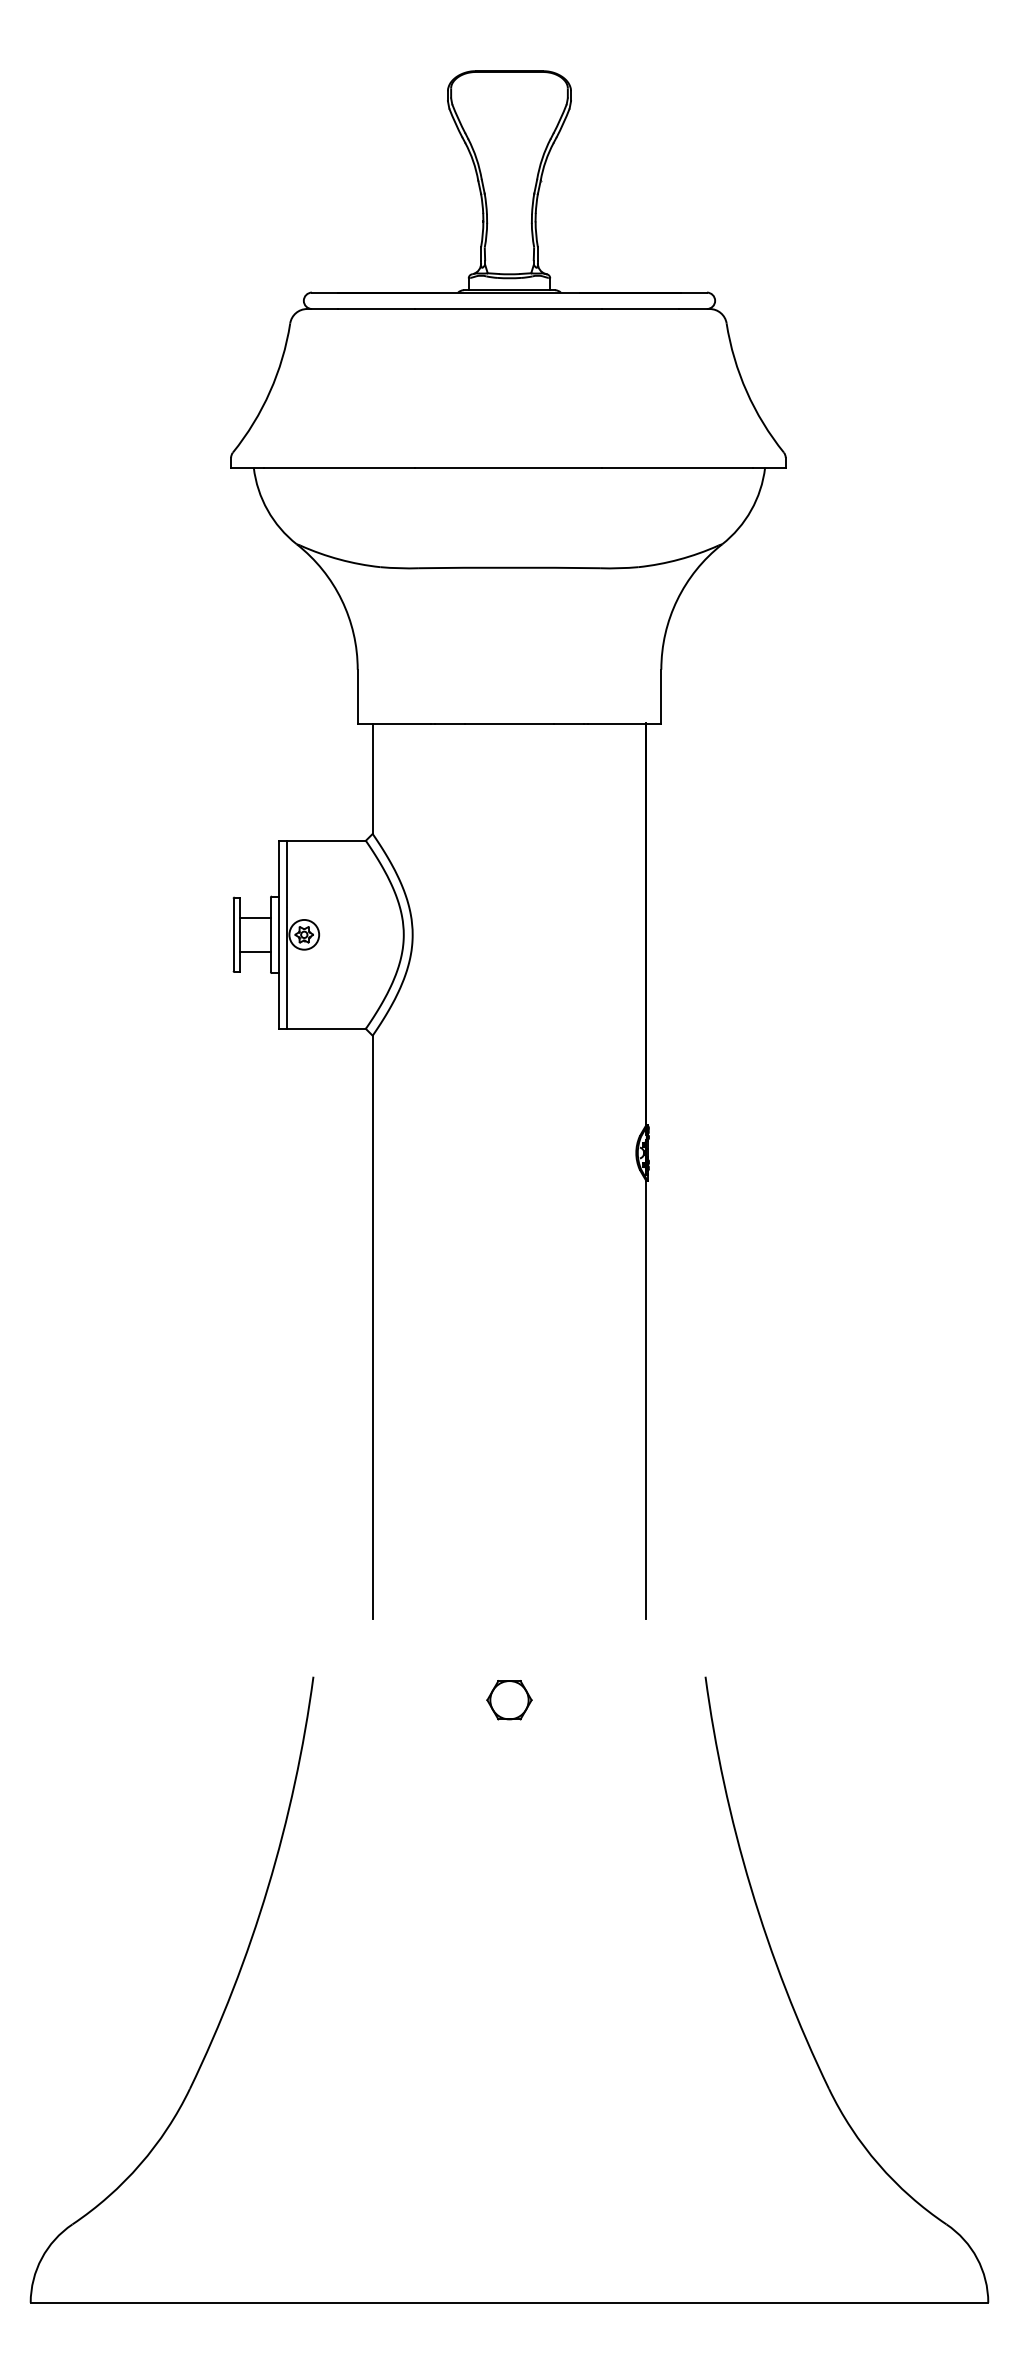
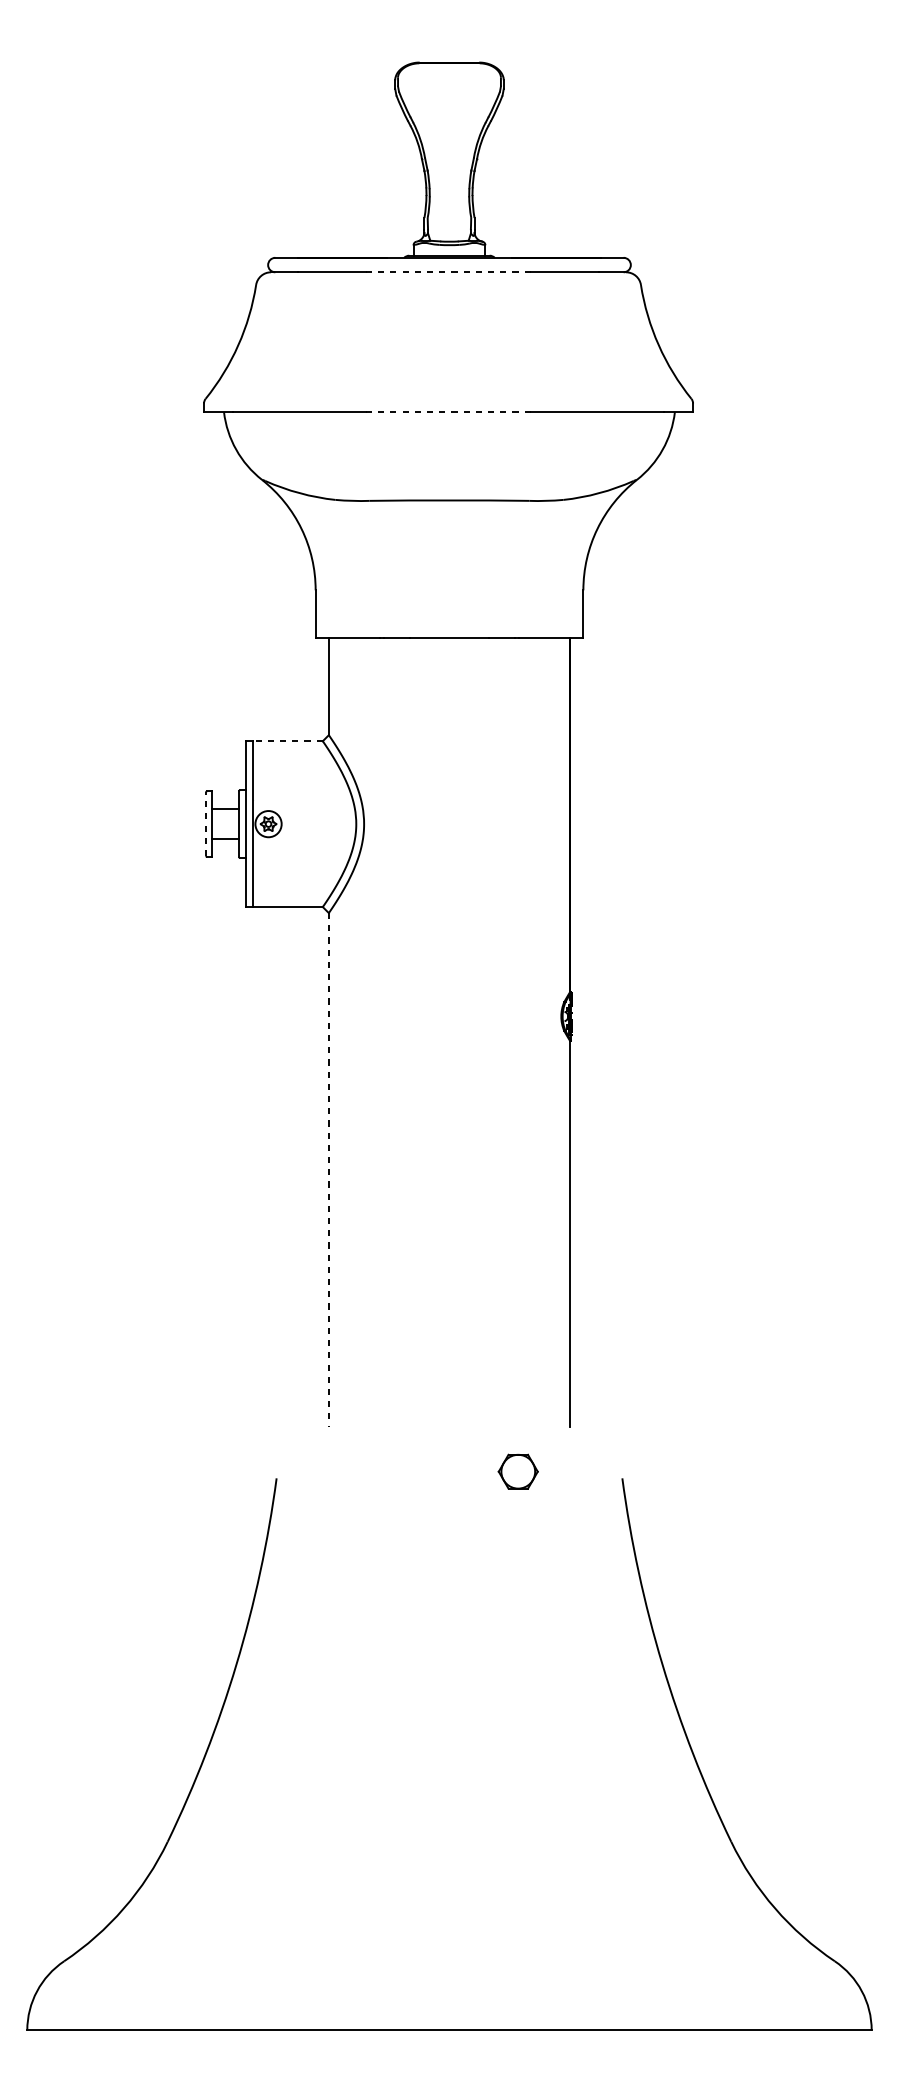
line: (508, 309) -> (448, 272), solid -> dashed
line: (508, 467) -> (448, 412), solid -> dashed
line: (326, 840) -> (288, 740), solid -> dashed
line: (233, 934) -> (206, 823), solid -> dashed
line: (372, 1327) -> (328, 1170), solid -> dashed
part: (509, 1700) -> (518, 1471), moved

